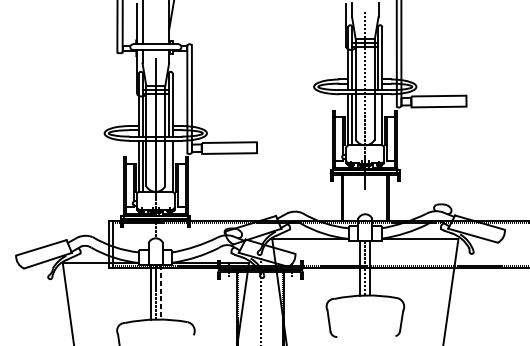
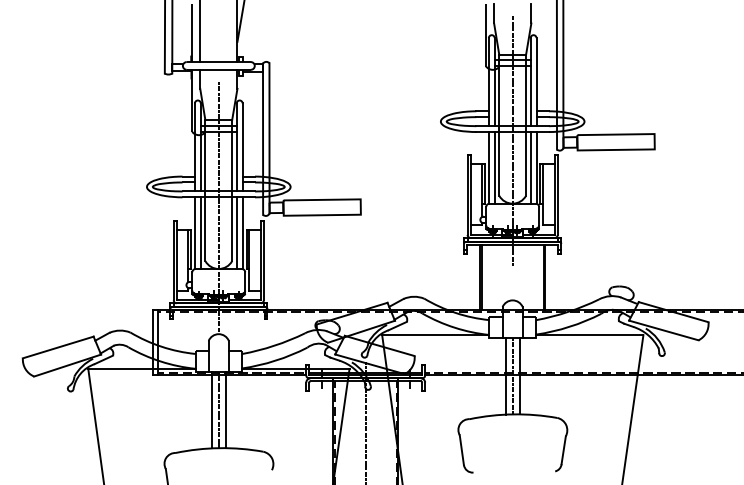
line: (377, 119) -> (530, 167), added
line: (168, 166) -> (236, 233), added
line: (161, 292) -> (226, 410), dashed -> solid

